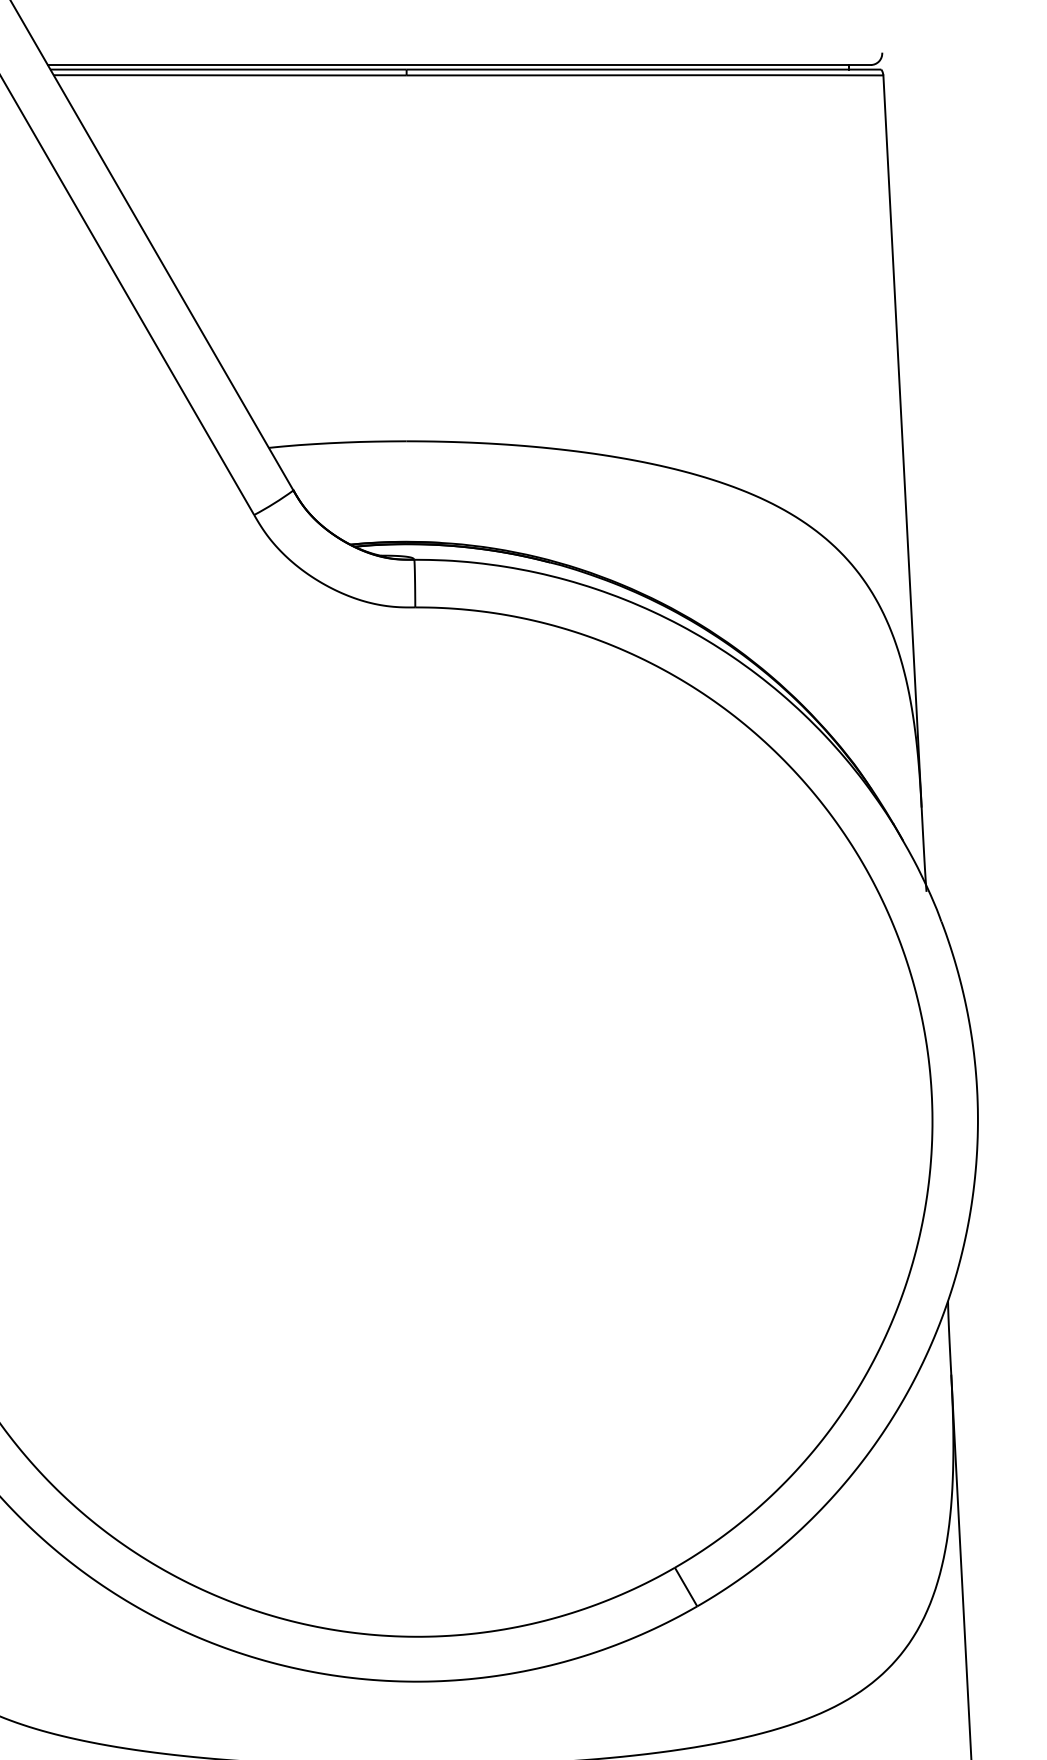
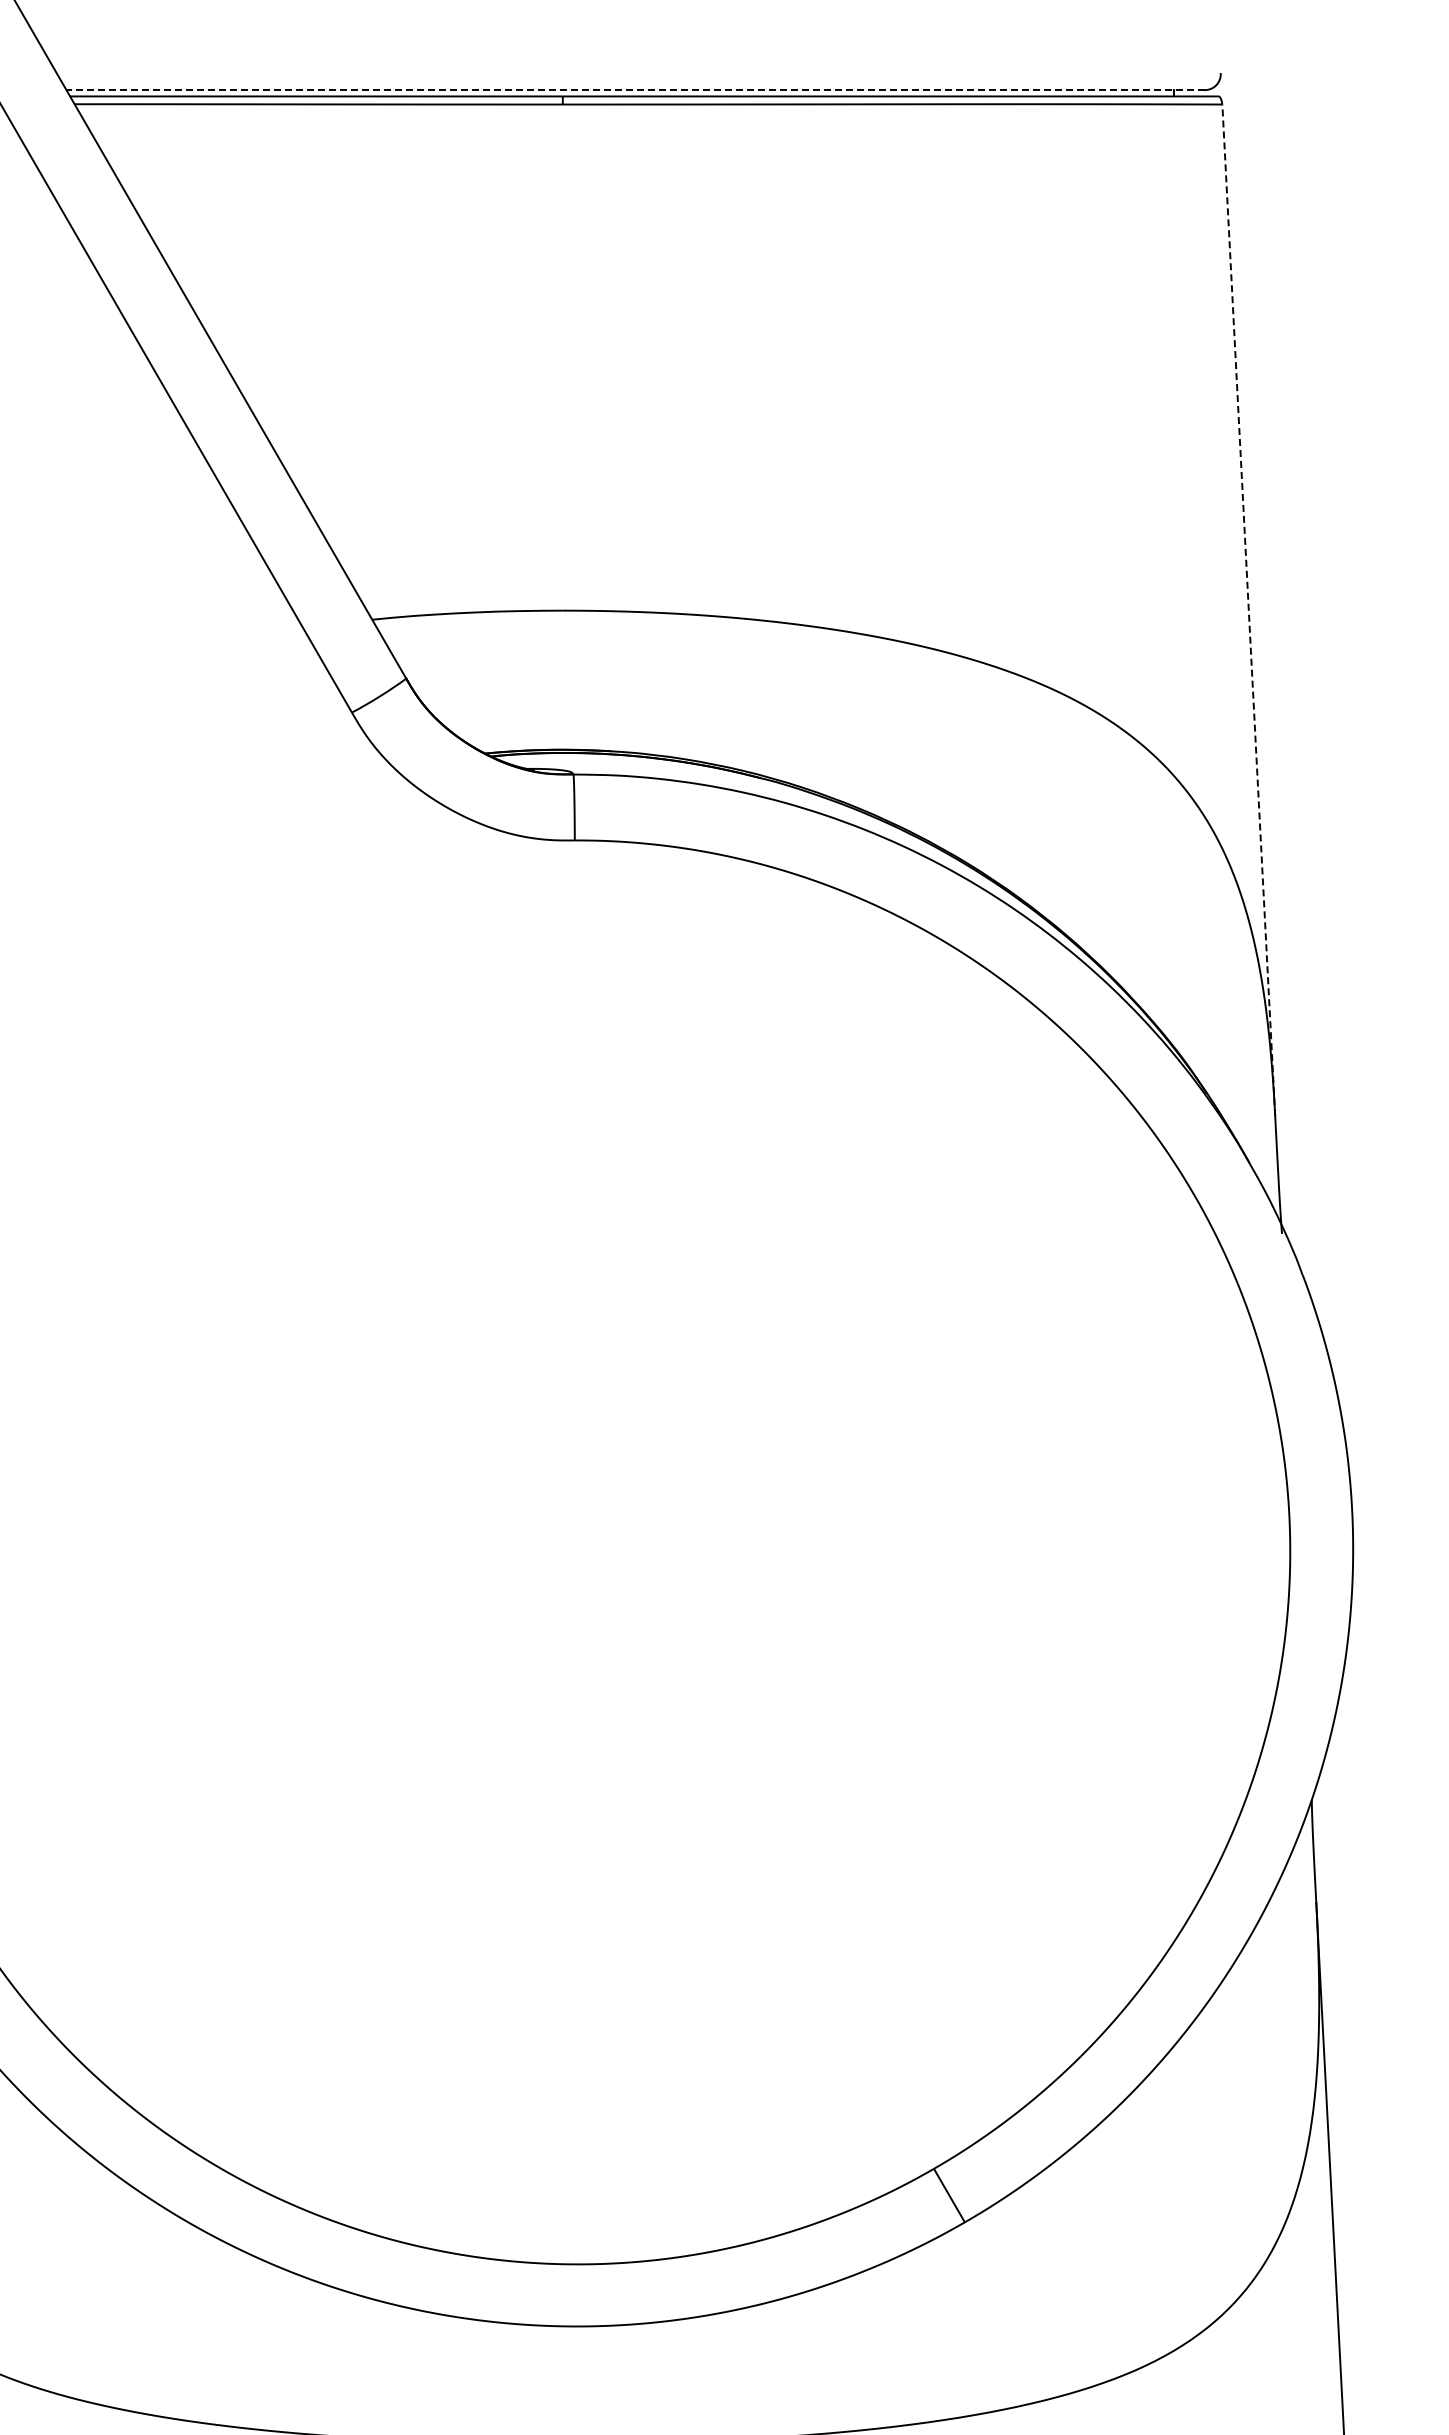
line: (459, 65) -> (635, 90), solid -> dashed
line: (902, 440) -> (1248, 609), solid -> dashed

